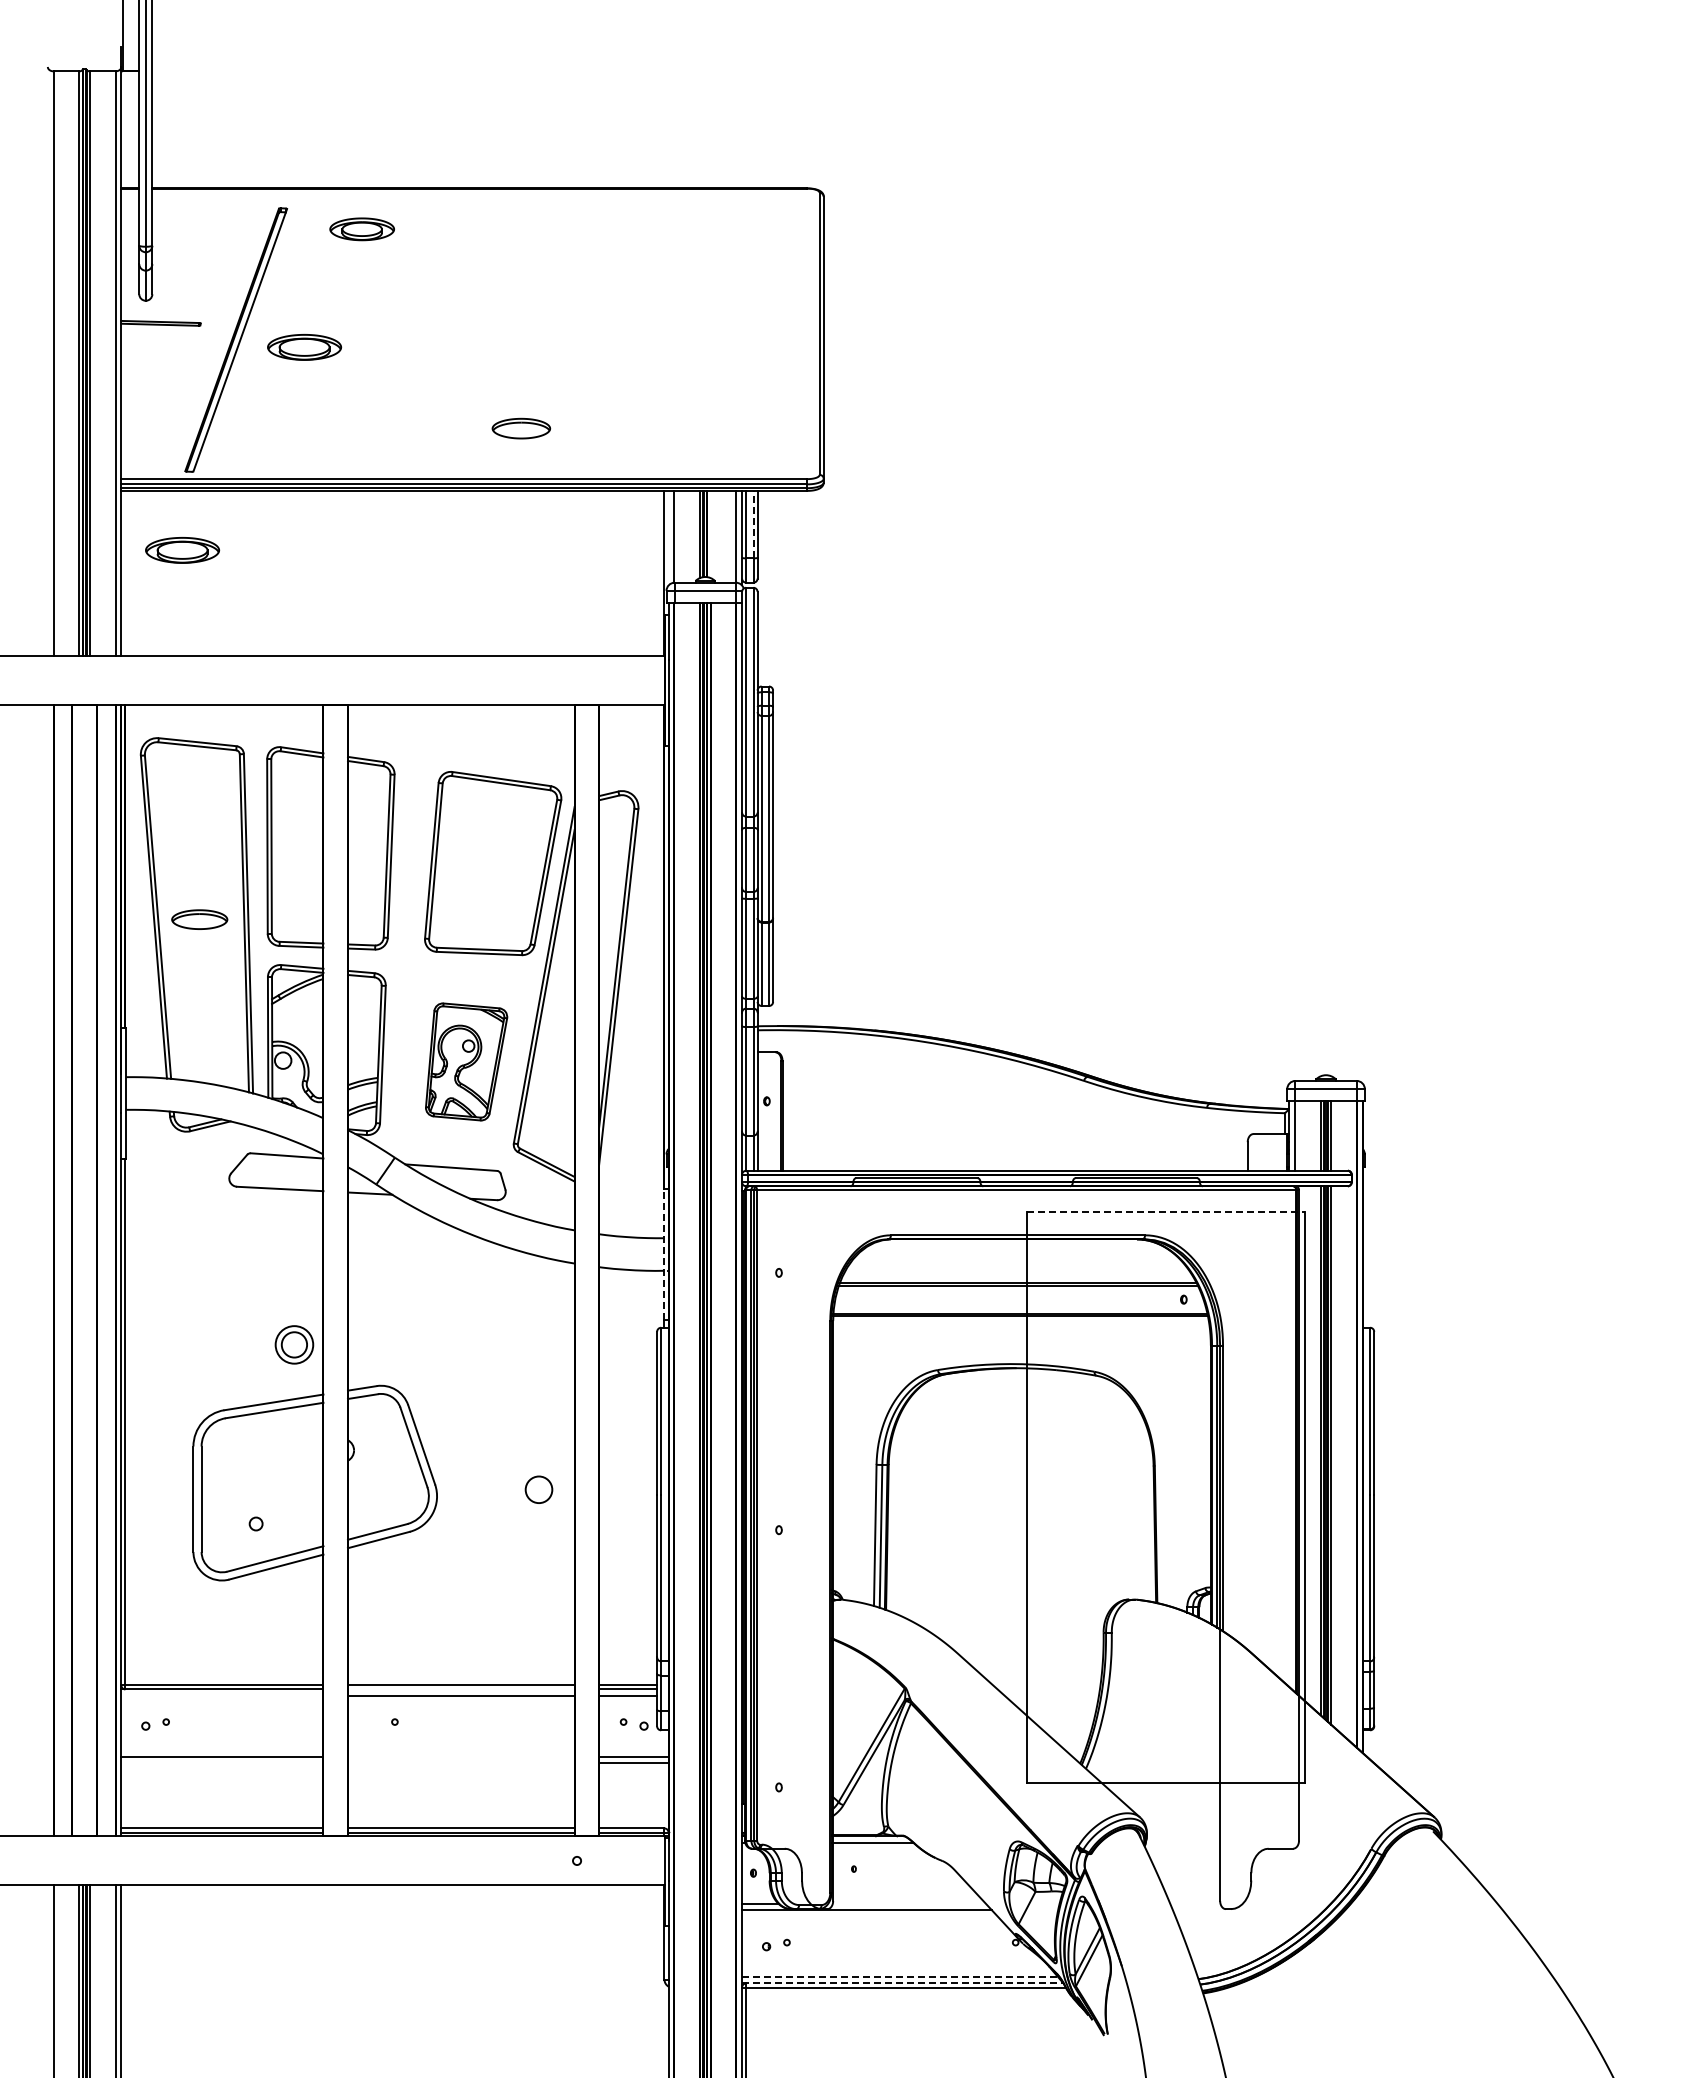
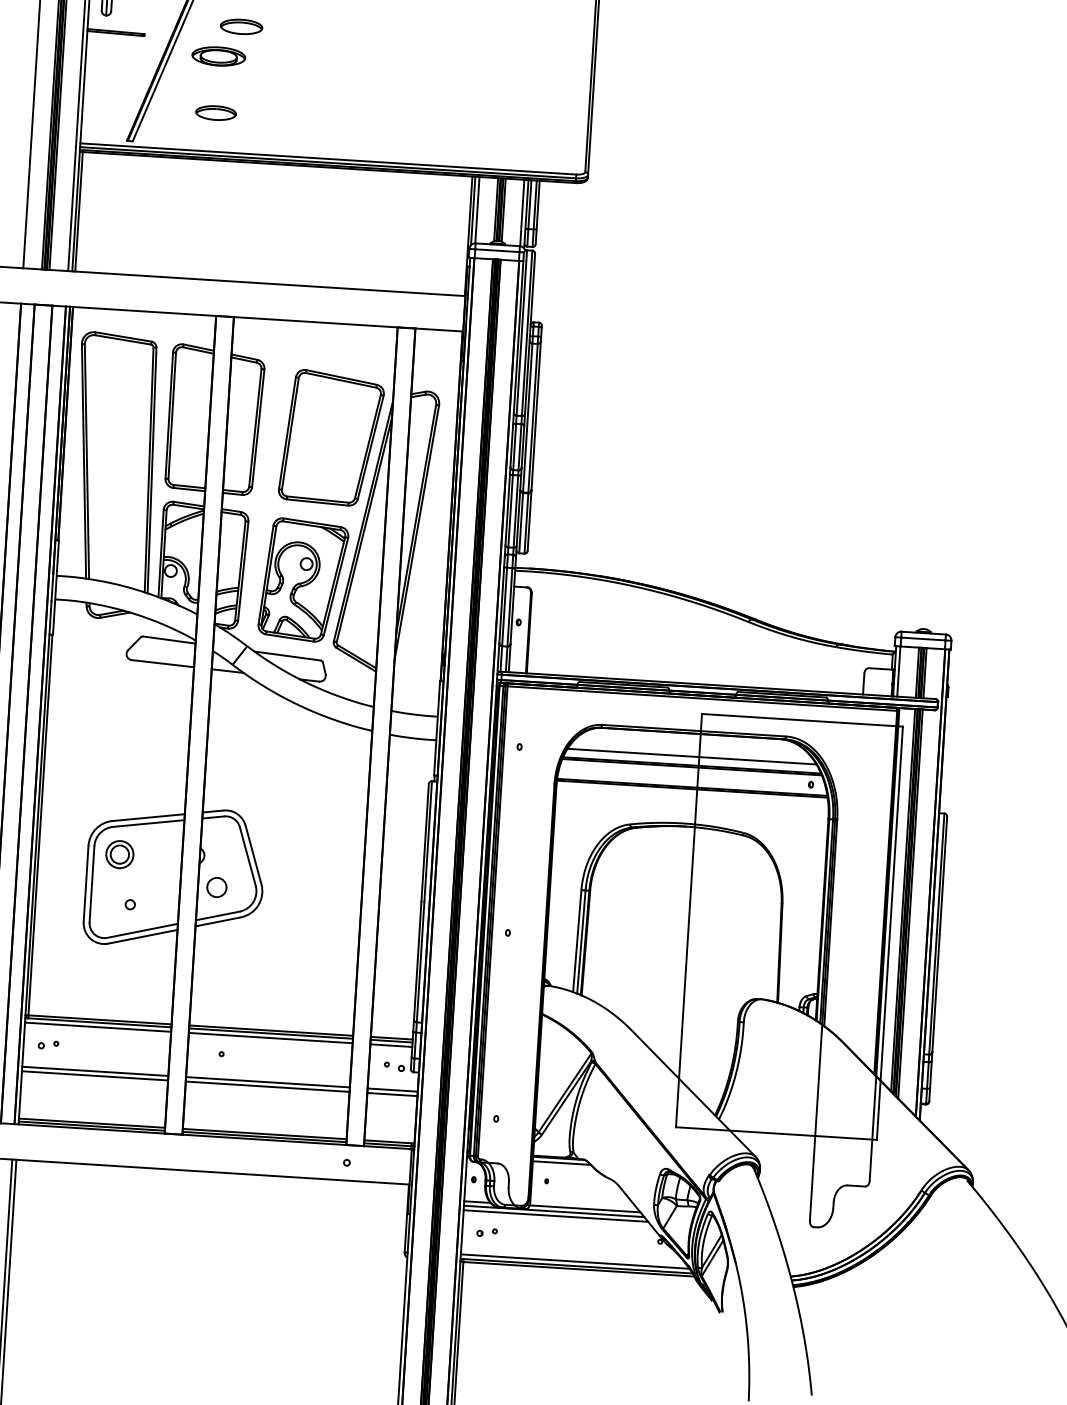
part: (521, 428) -> (241, 26), moved
line: (753, 524) -> (535, 204), dashed -> solid
line: (710, 534) -> (503, 210), added
line: (668, 537) -> (473, 210), added
part: (182, 550) -> (121, 197), removed
line: (125, 573) -> (79, 211), added
part: (199, 919) -> (215, 112), moved
part: (466, 1061) -> (303, 579), size x1.43
line: (1166, 1211) -> (802, 720), dashed -> solid
line: (663, 1253) -> (437, 727), dashed -> solid
line: (1016, 1271) -> (691, 756), added
part: (294, 1344) -> (119, 854), moved
circle: (538, 1489) -> (216, 887), moved
line: (460, 1689) -> (270, 1033), added
line: (222, 1695) -> (98, 1027), added
line: (460, 1756) -> (267, 1082), added
line: (222, 1762) -> (95, 1075), added
line: (460, 1762) -> (267, 1086), added
line: (906, 1903) -> (583, 1208), added
line: (869, 1916) -> (555, 1216), added
line: (900, 1977) -> (575, 1261), dashed -> solid
line: (902, 1983) -> (576, 1266), dashed -> solid

